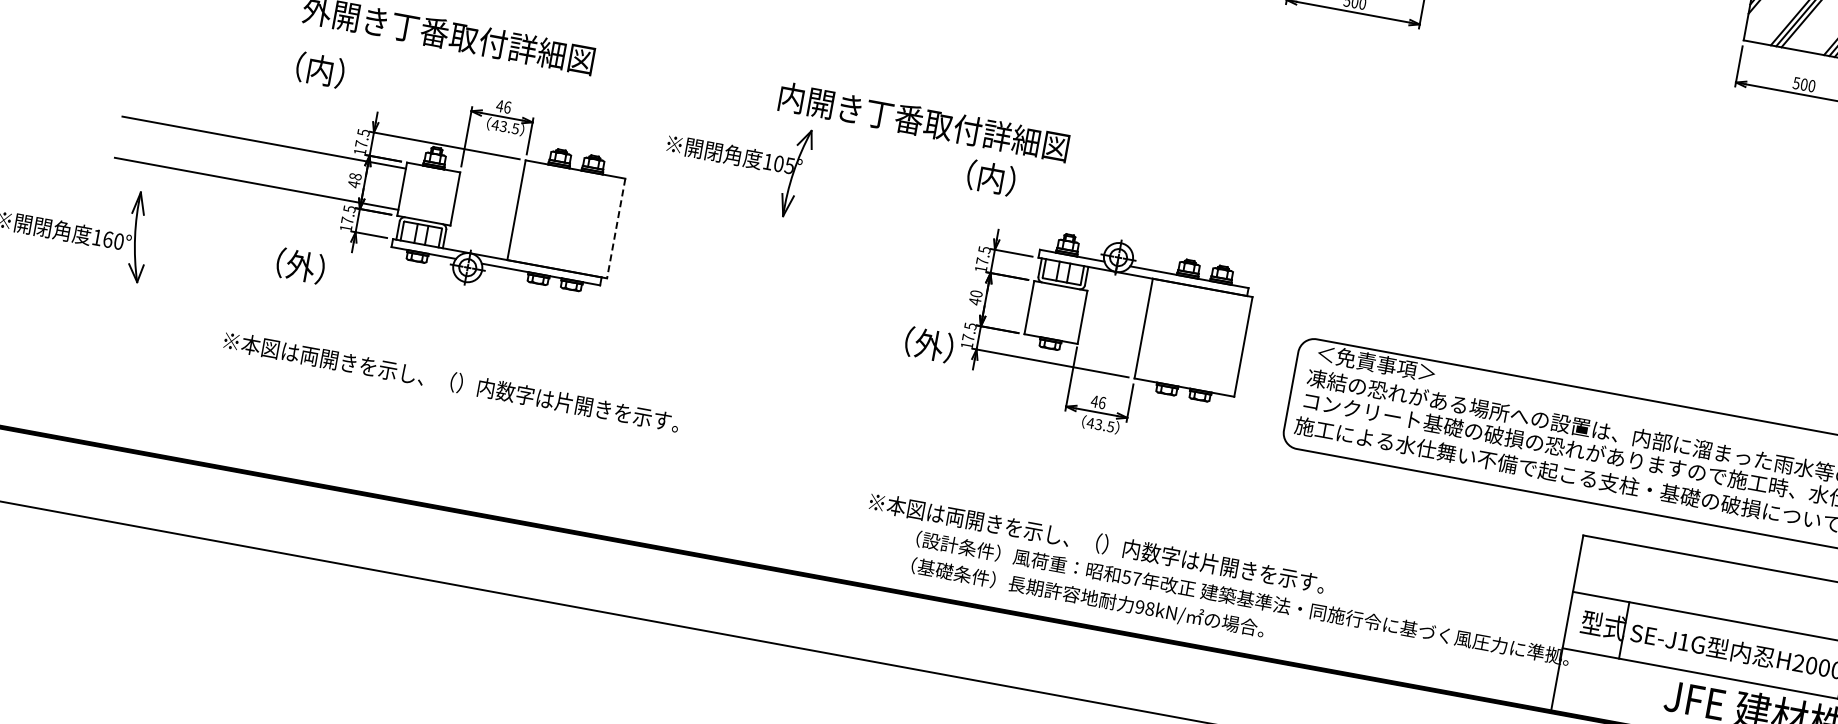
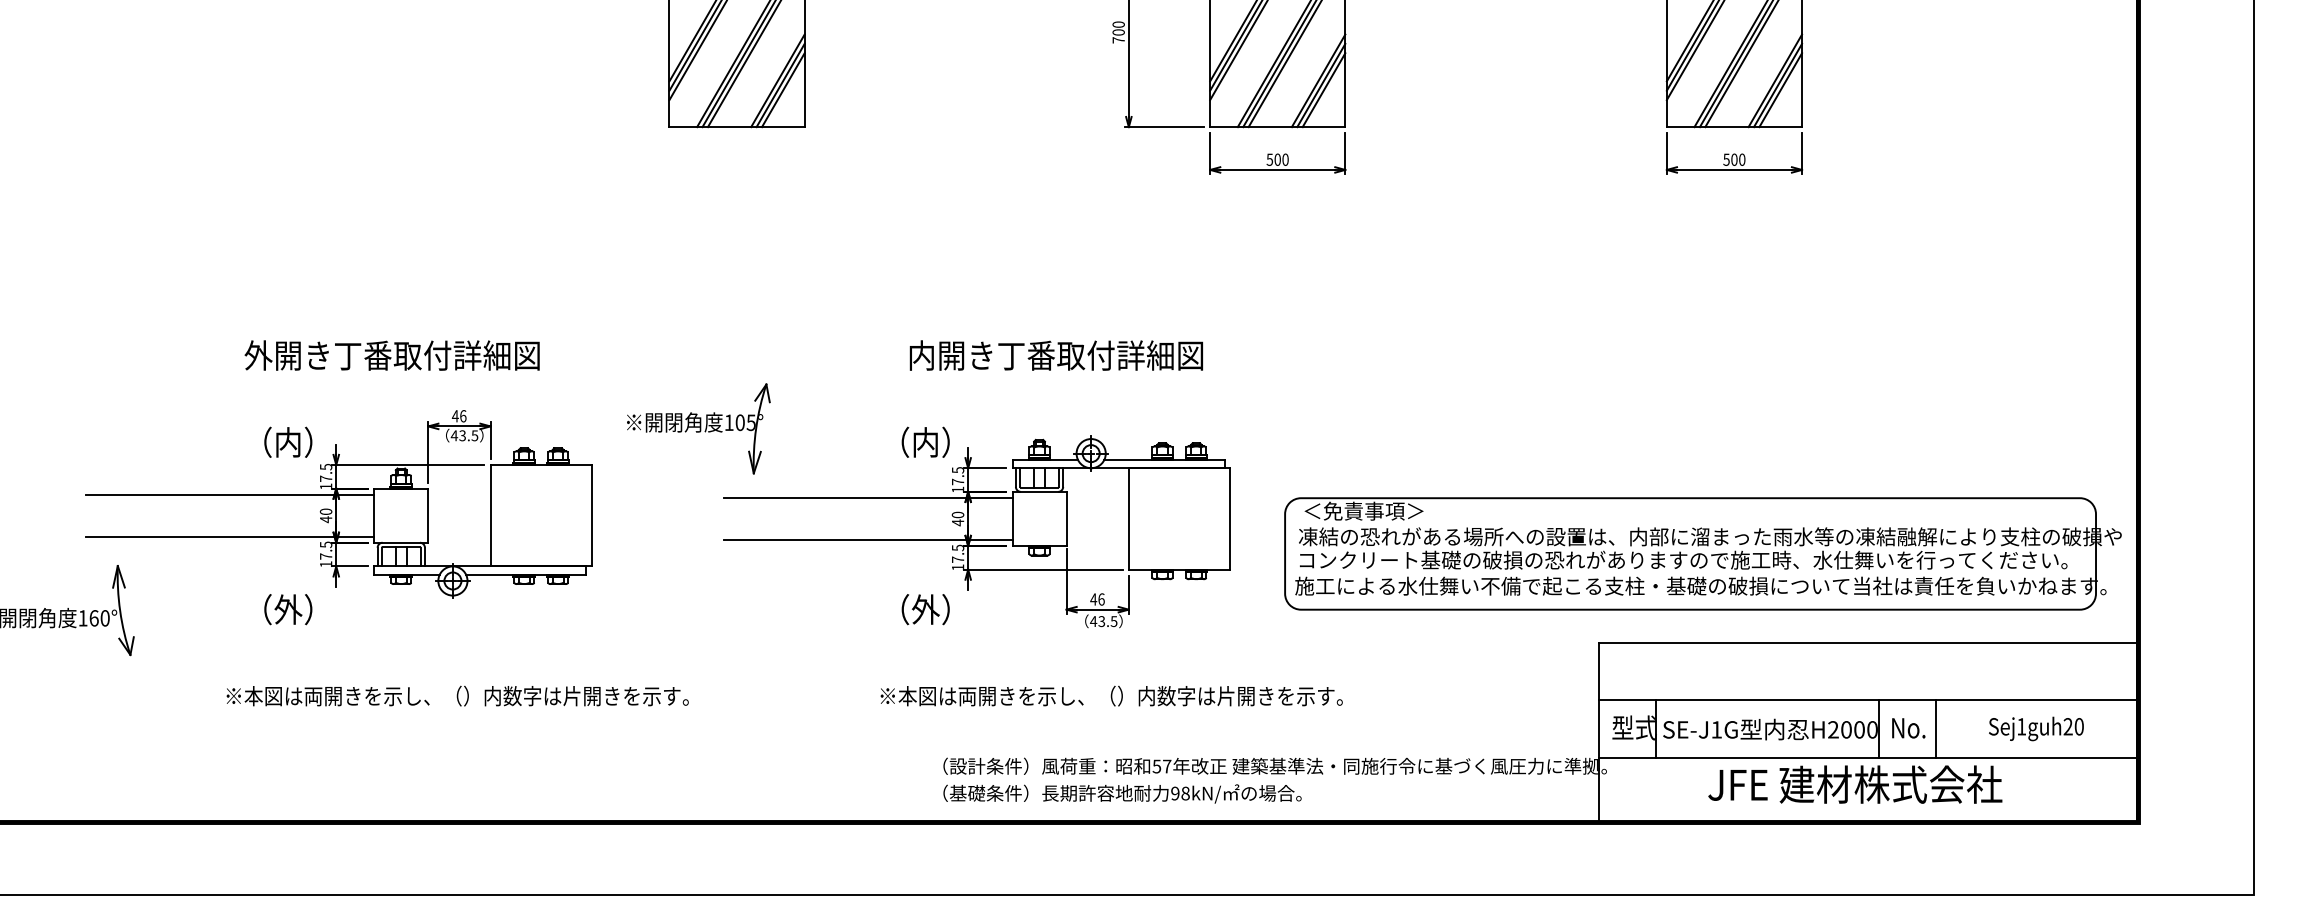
text: (320, 69) -> (288, 441), moved
text: (923, 121) -> (1055, 355), moved
text: (354, 176) -> (325, 511), 48 -> 40
text: (991, 177) -> (925, 441), moved
line: (615, 228) -> (591, 515), dashed -> solid
line: (891, 260) -> (868, 497), added
line: (884, 301) -> (868, 539), added
text: (929, 344) -> (925, 609), moved
text: (1097, 542) -> (1111, 695), moved

